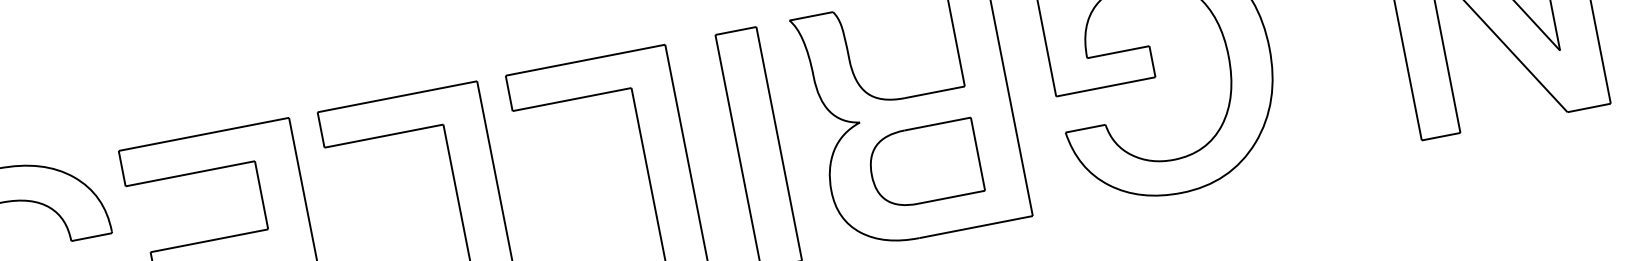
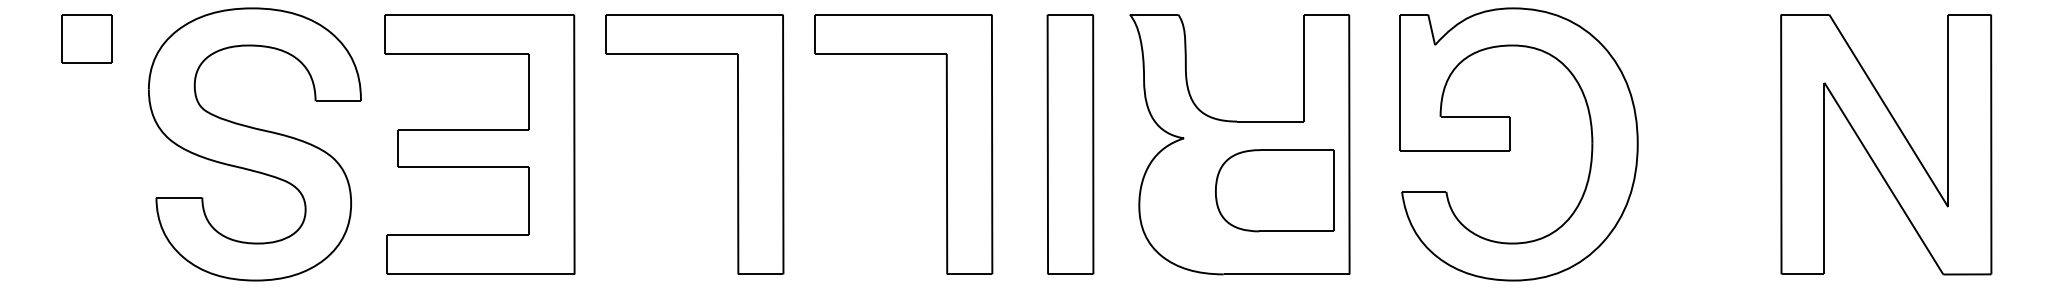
part: (924, 164) -> (1274, 190), moved

